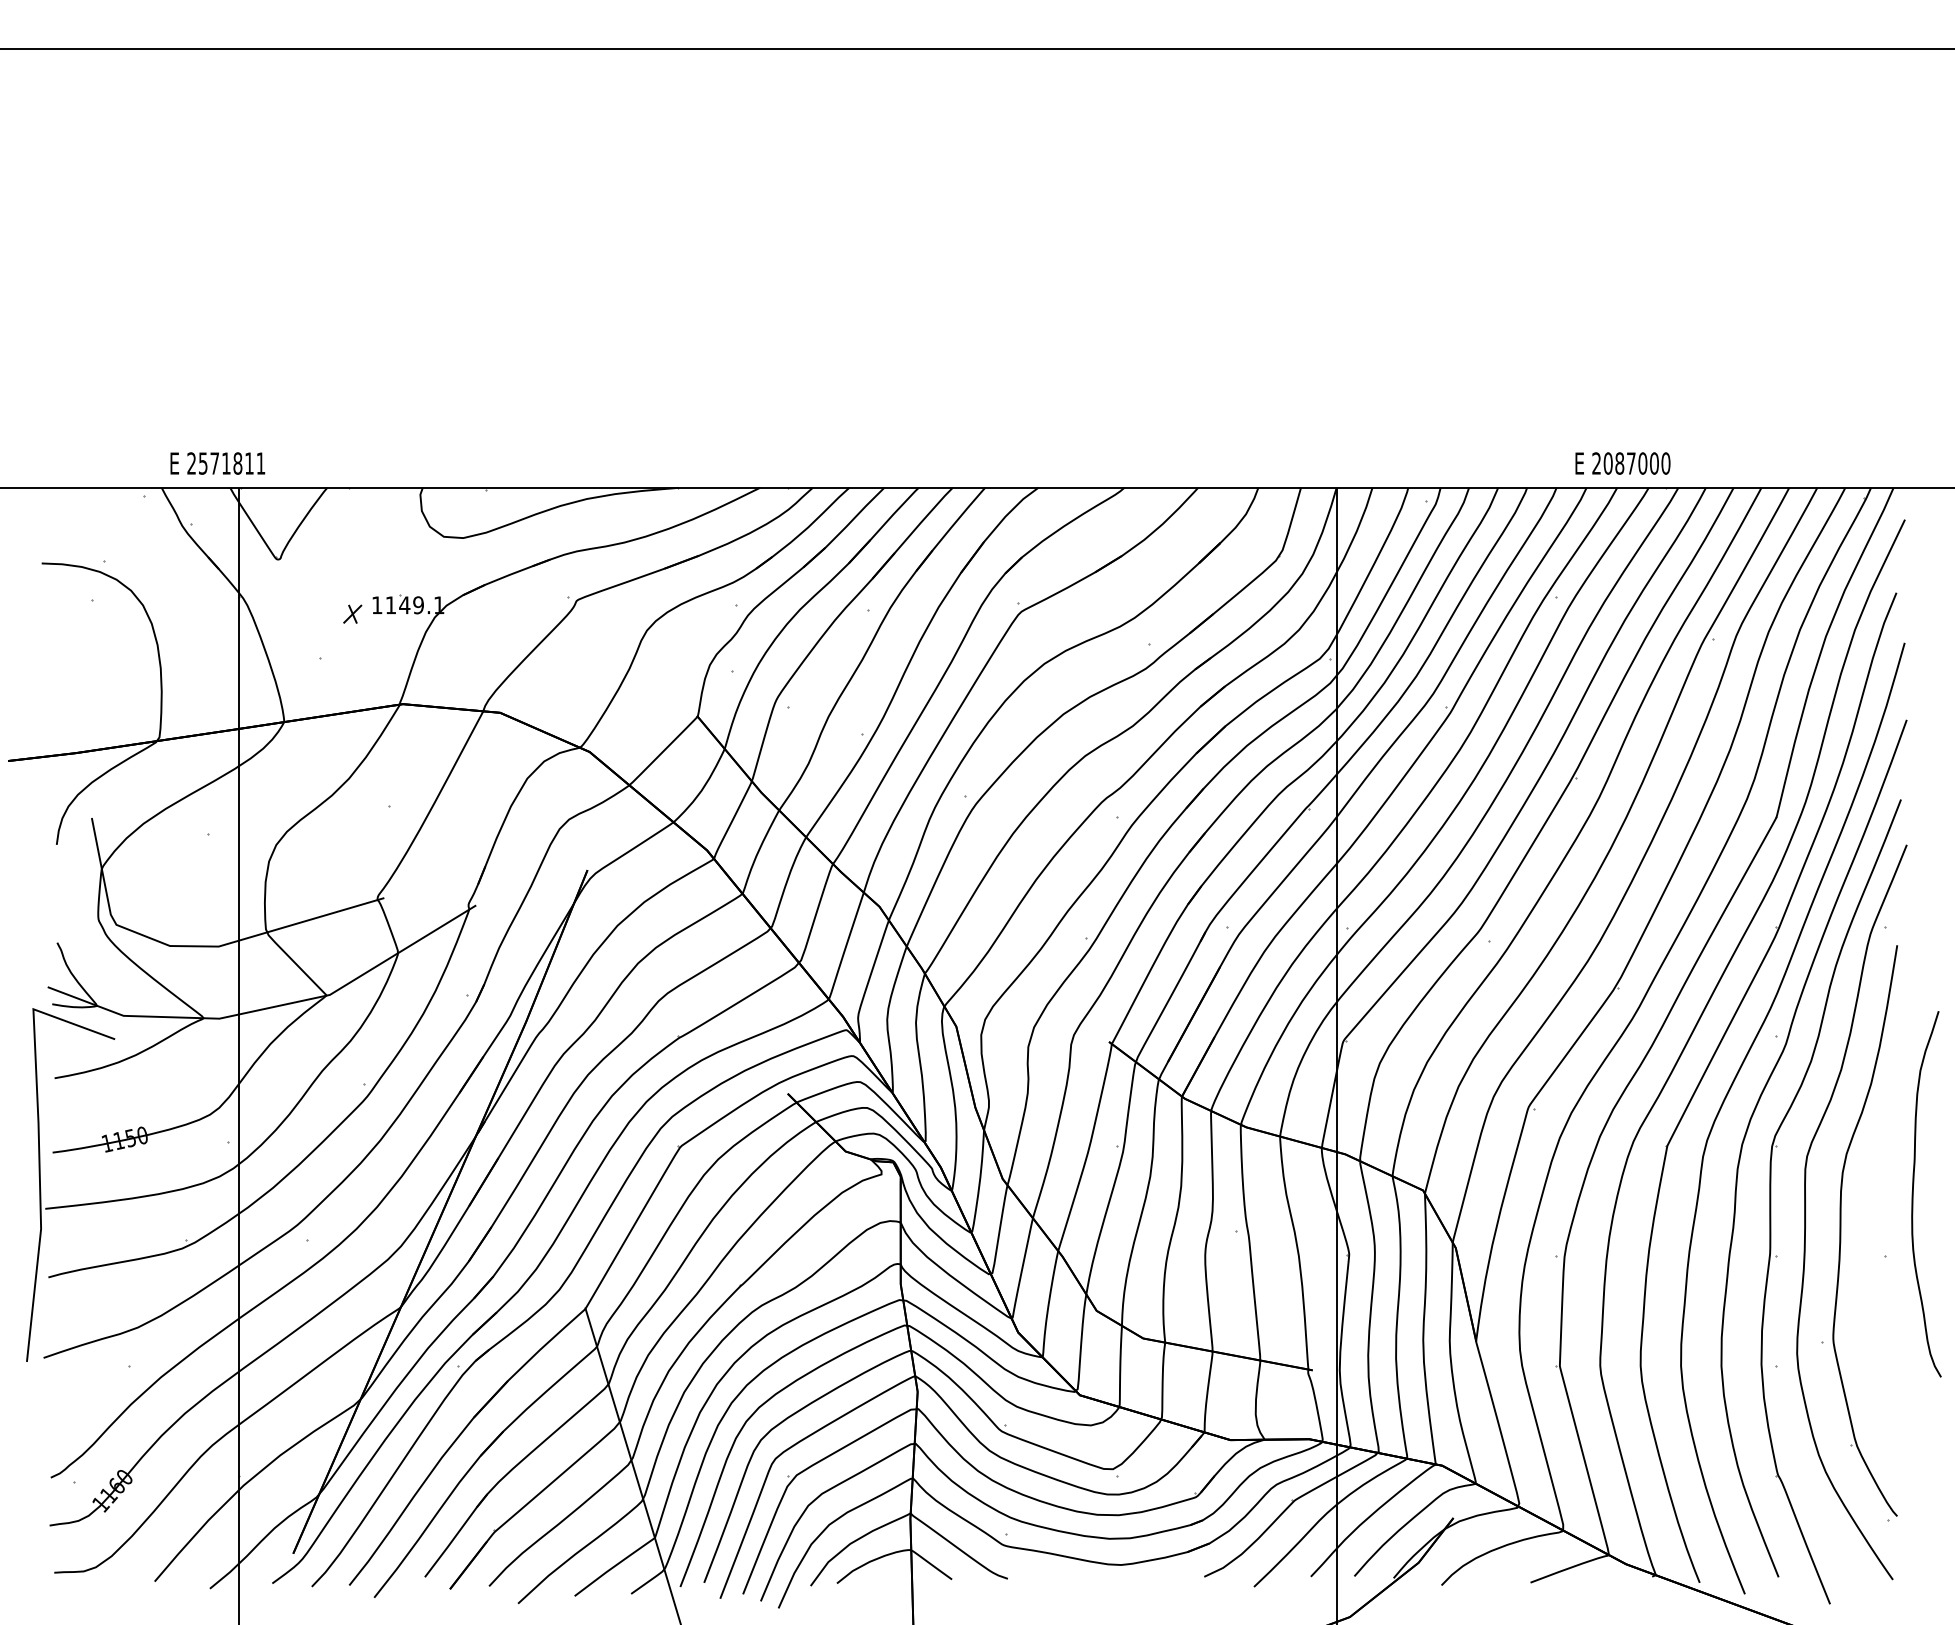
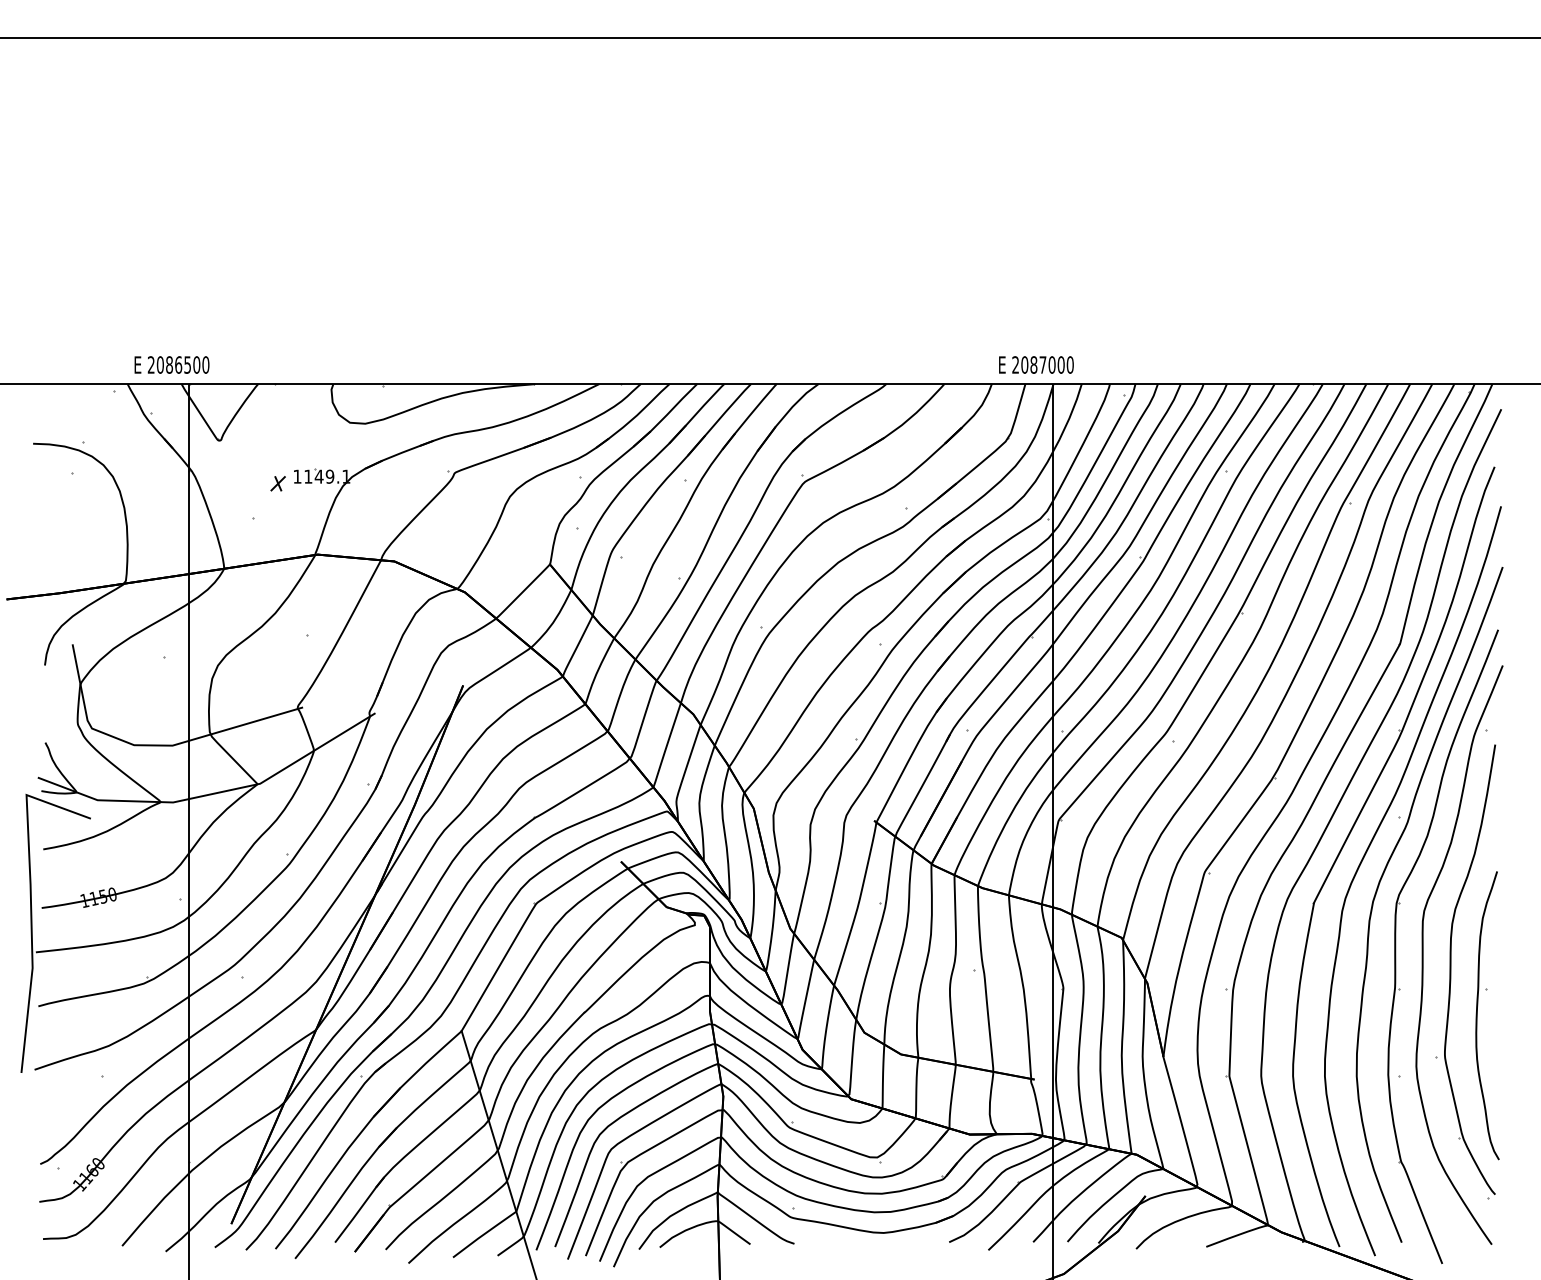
text: (231, 463) -> (182, 364), 2571811 -> 2086500
text: (1622, 463) -> (1036, 364), moved
curve: (1913, 1194) -> (1477, 1015), moved

